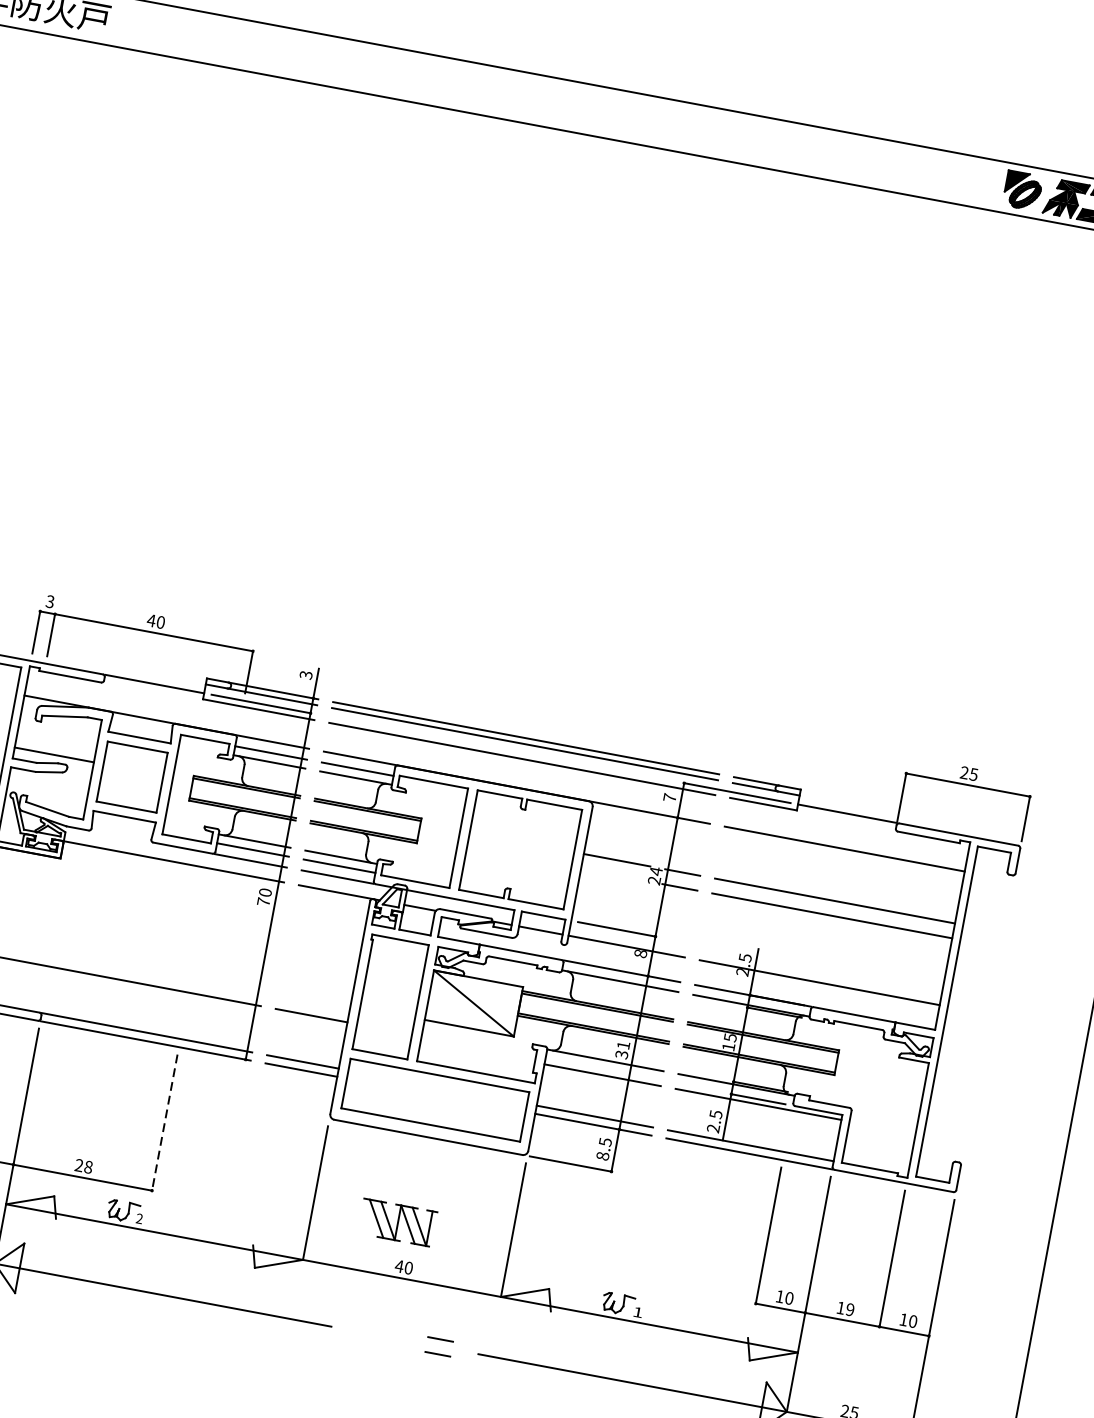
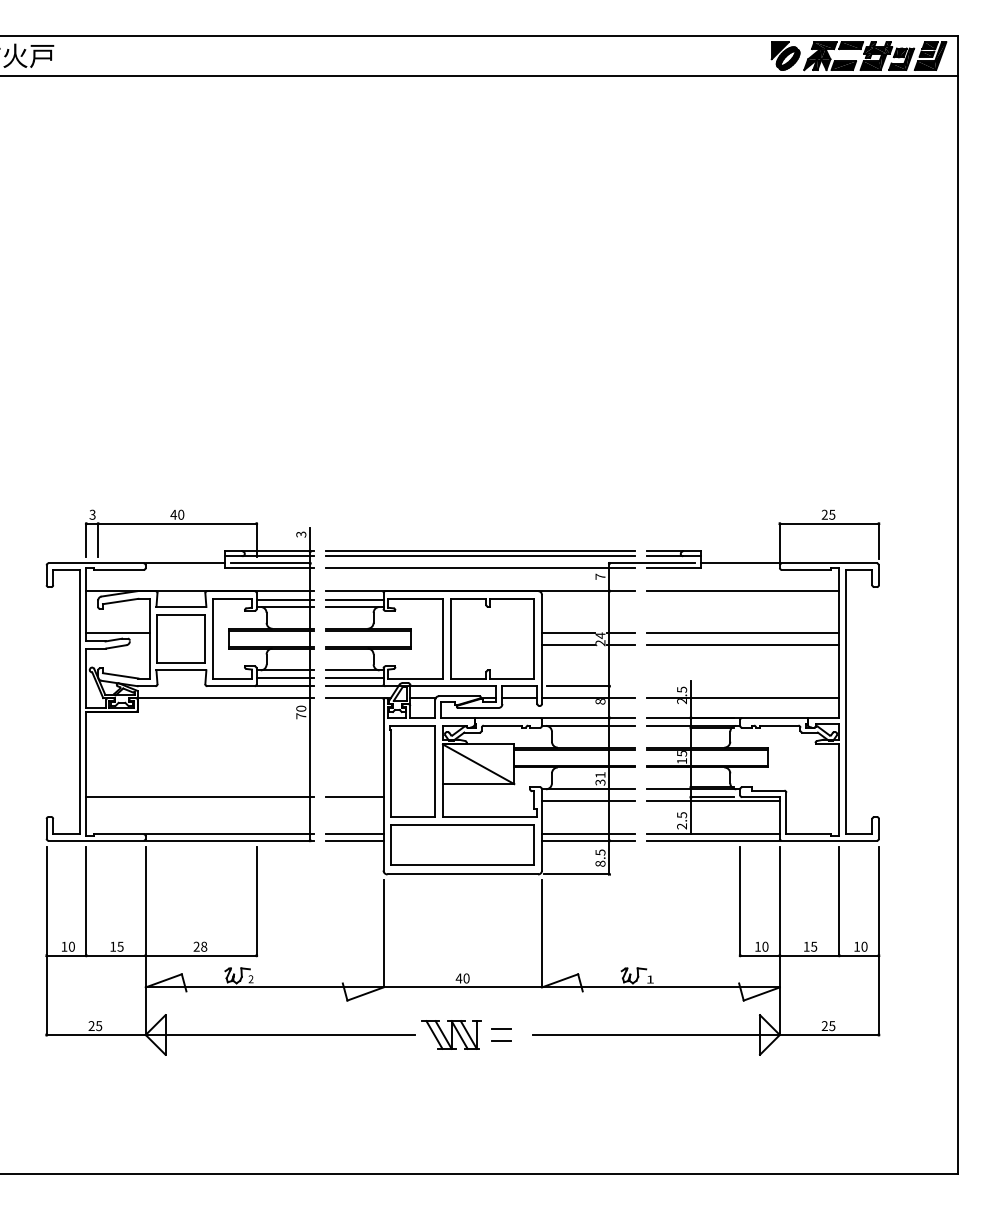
line: (614, 874) -> (568, 644), added
line: (164, 1122) -> (256, 901), dashed -> solid
part: (397, 1222) -> (451, 1034), moved
text: (850, 1309) -> (814, 946), 19 -> 15

